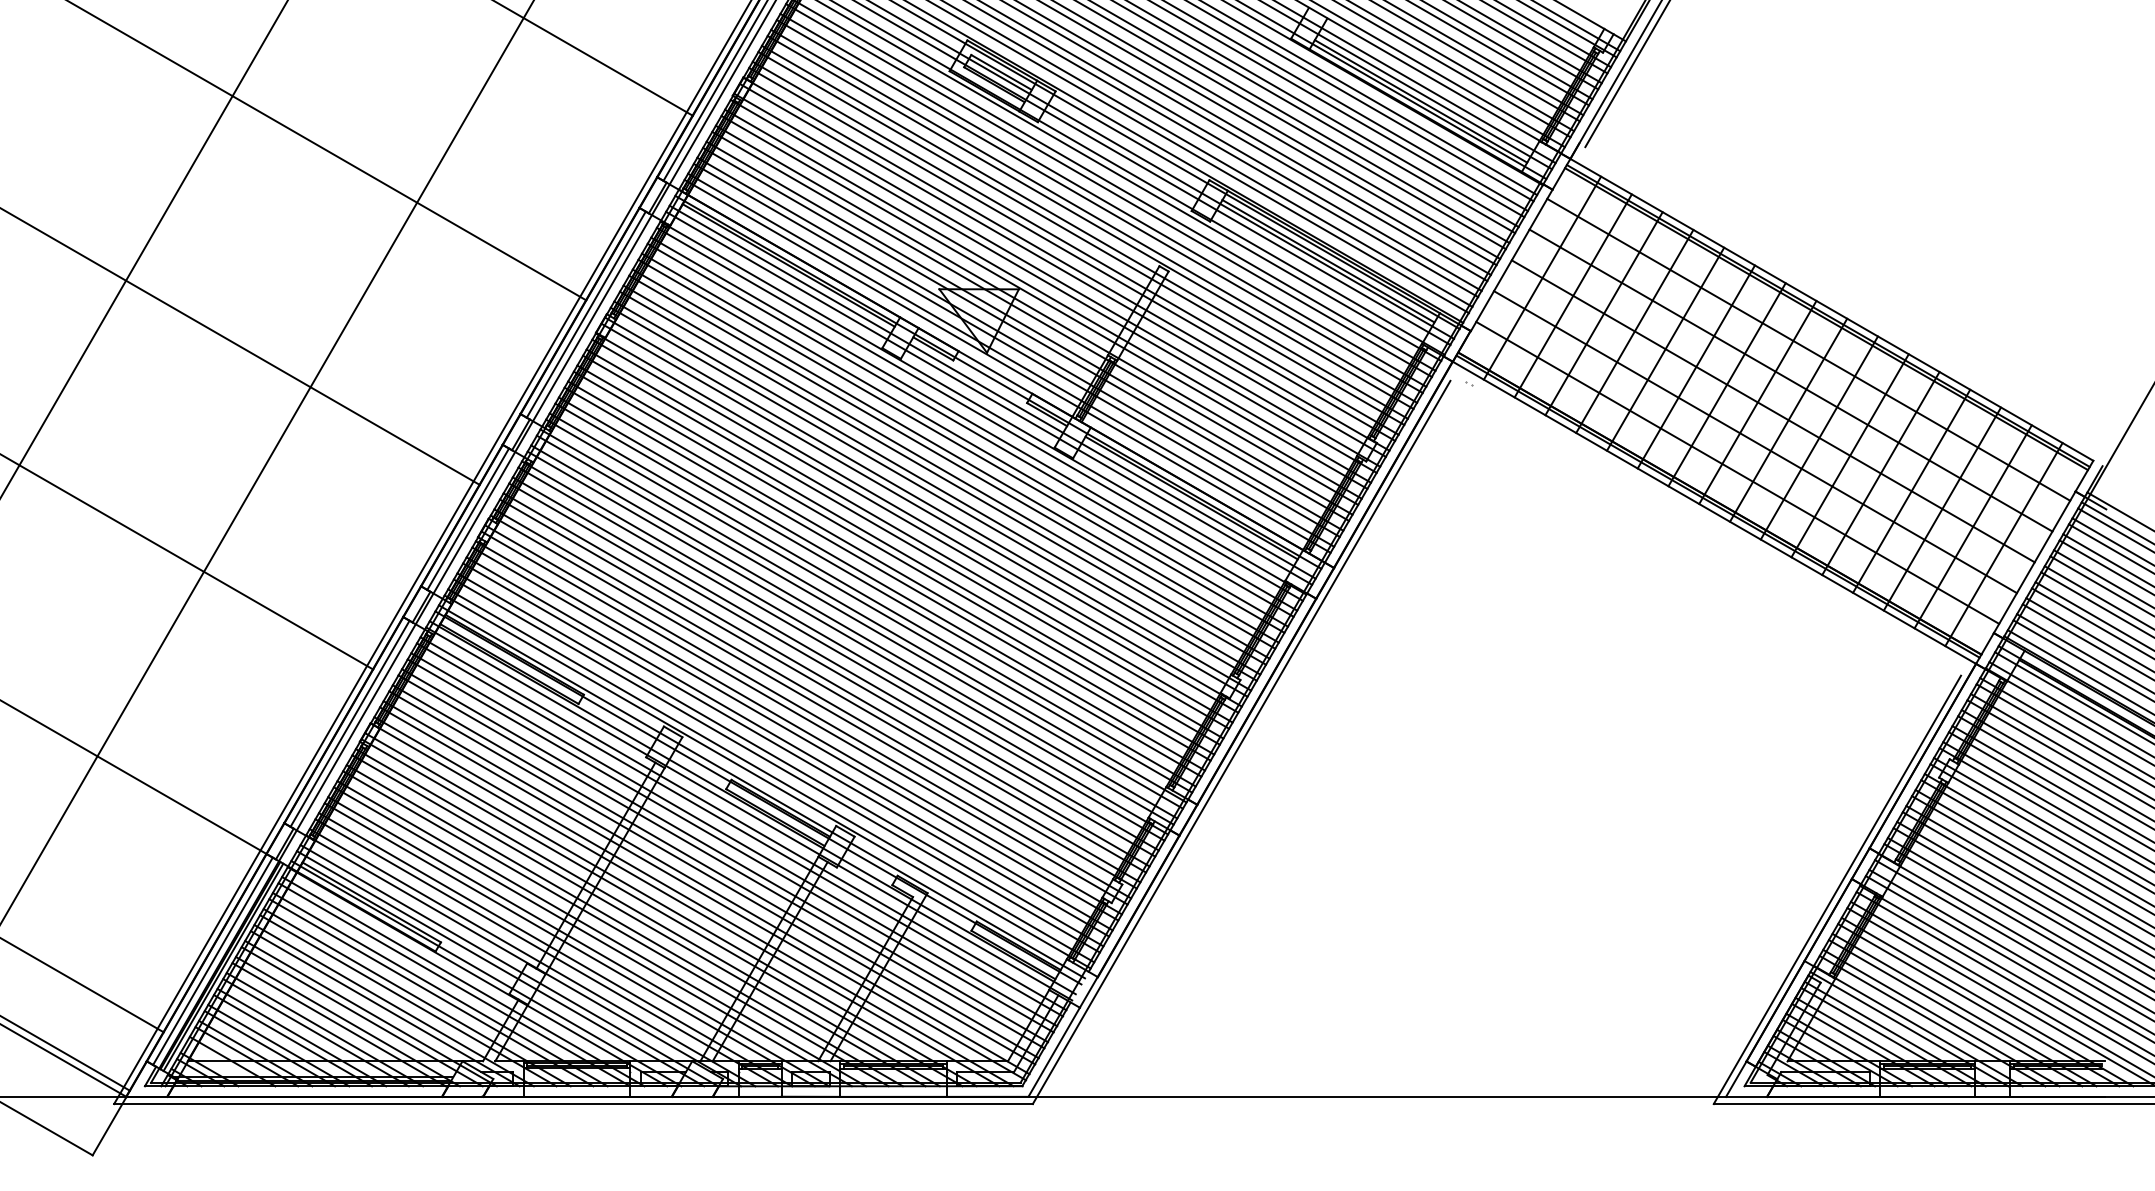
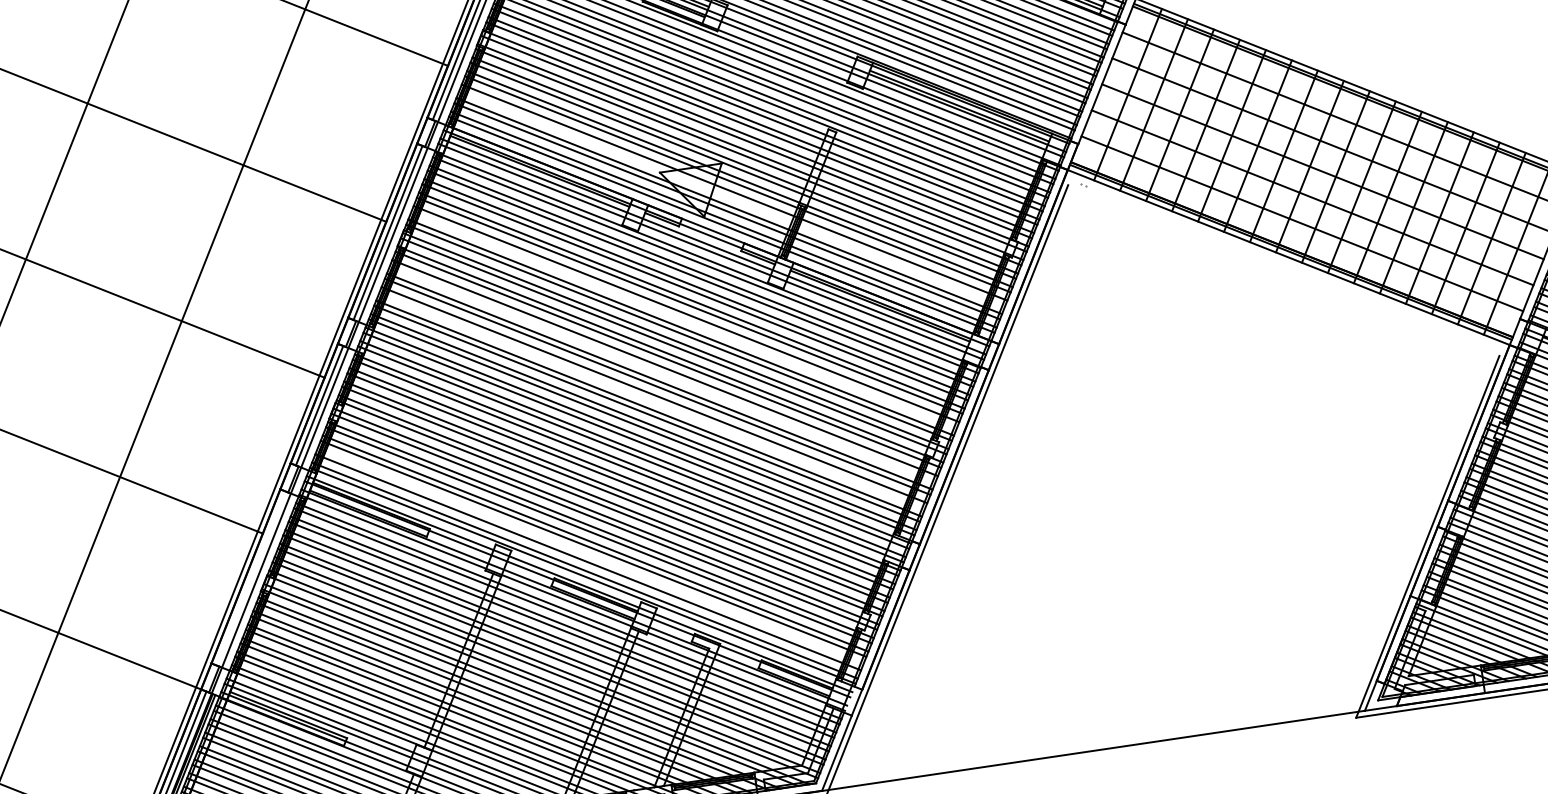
line: (1026, 333) -> (732, 197), removed
line: (942, 477) -> (683, 318), removed
line: (906, 541) -> (663, 372), removed
line: (887, 573) -> (652, 399), removed
line: (349, 723) -> (250, 578), removed
line: (780, 759) -> (590, 556), removed

